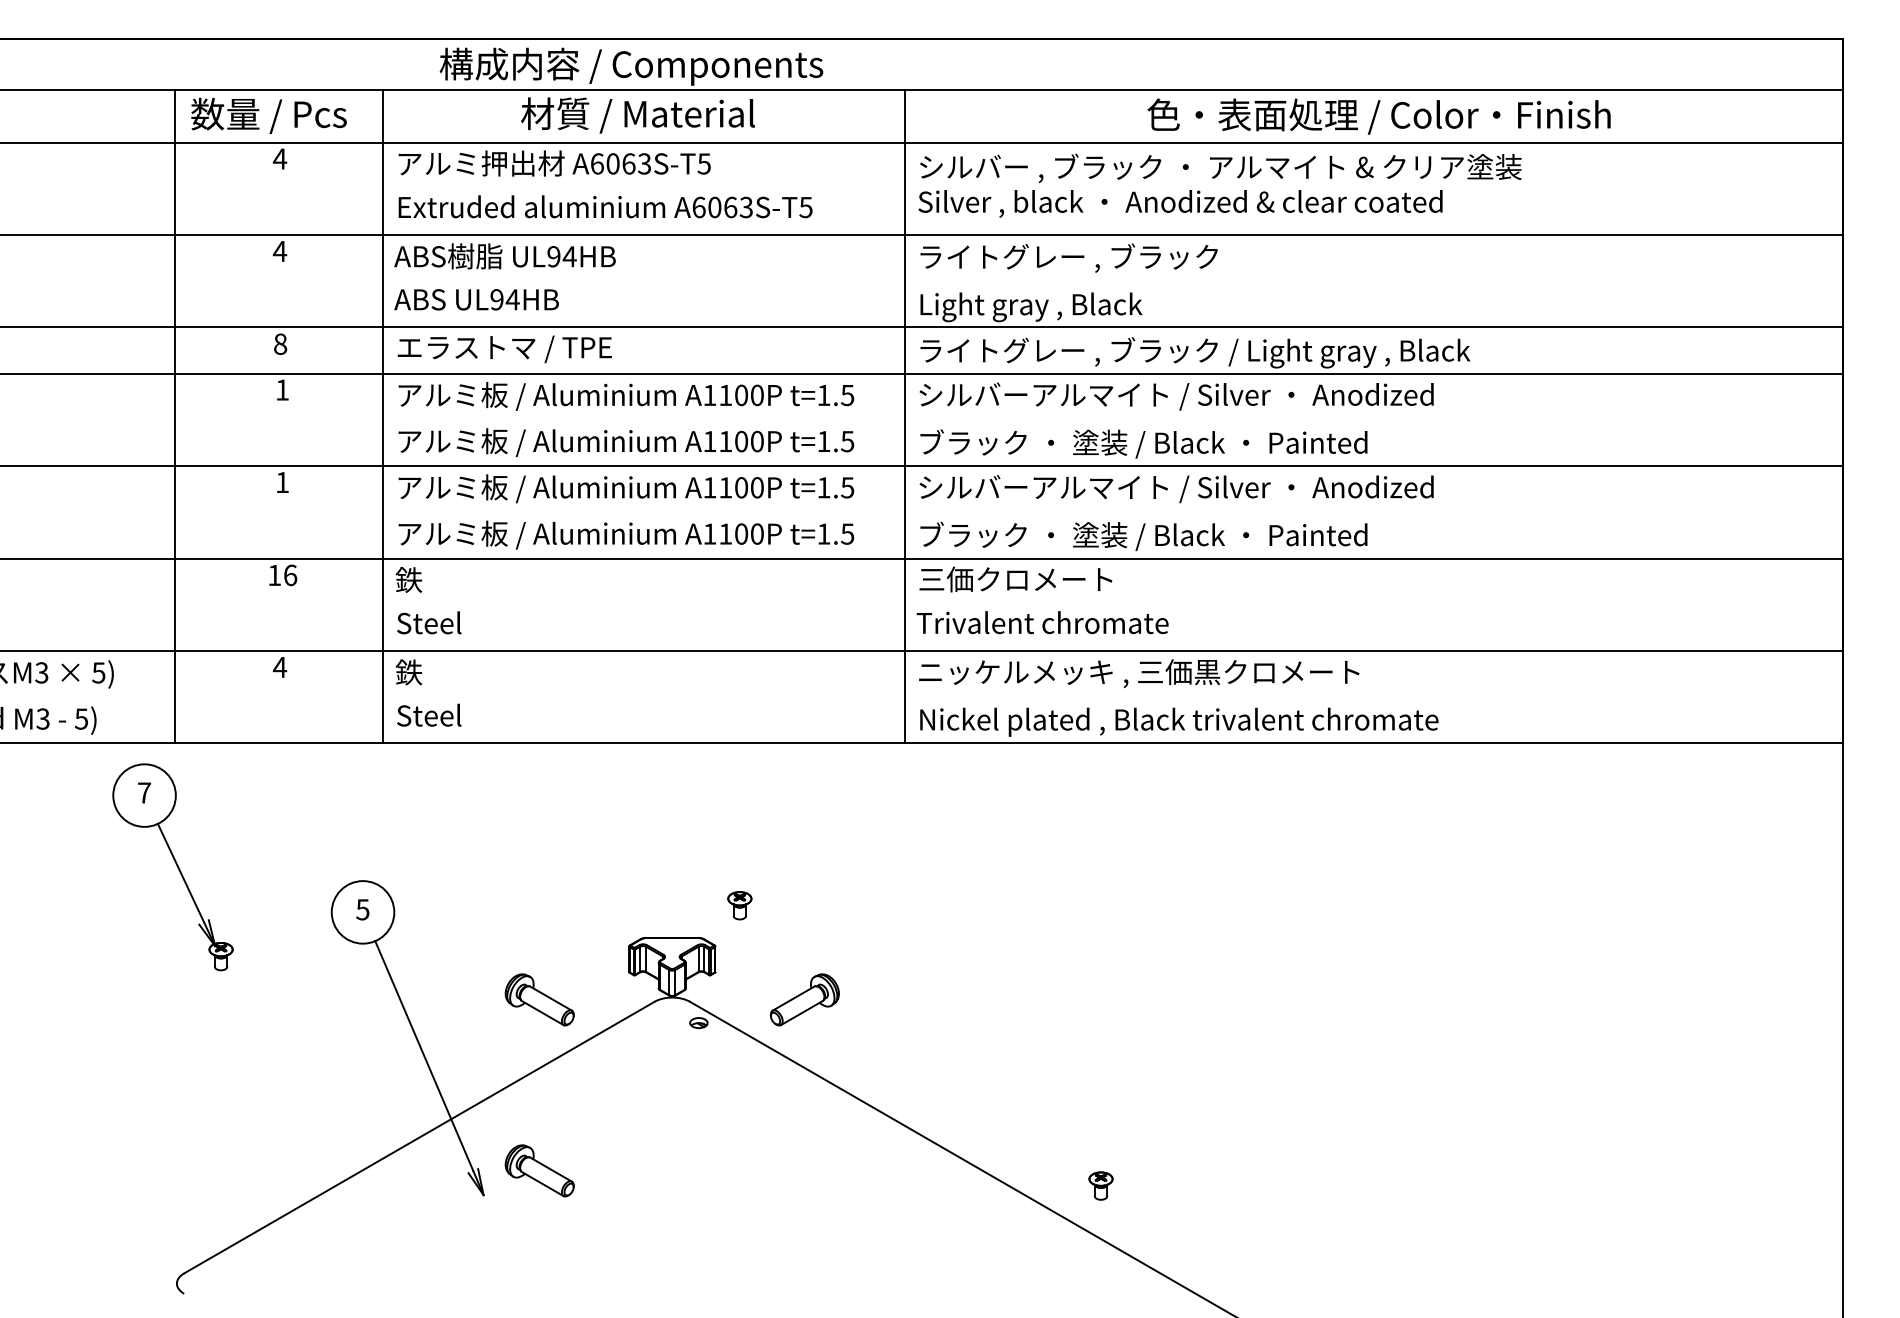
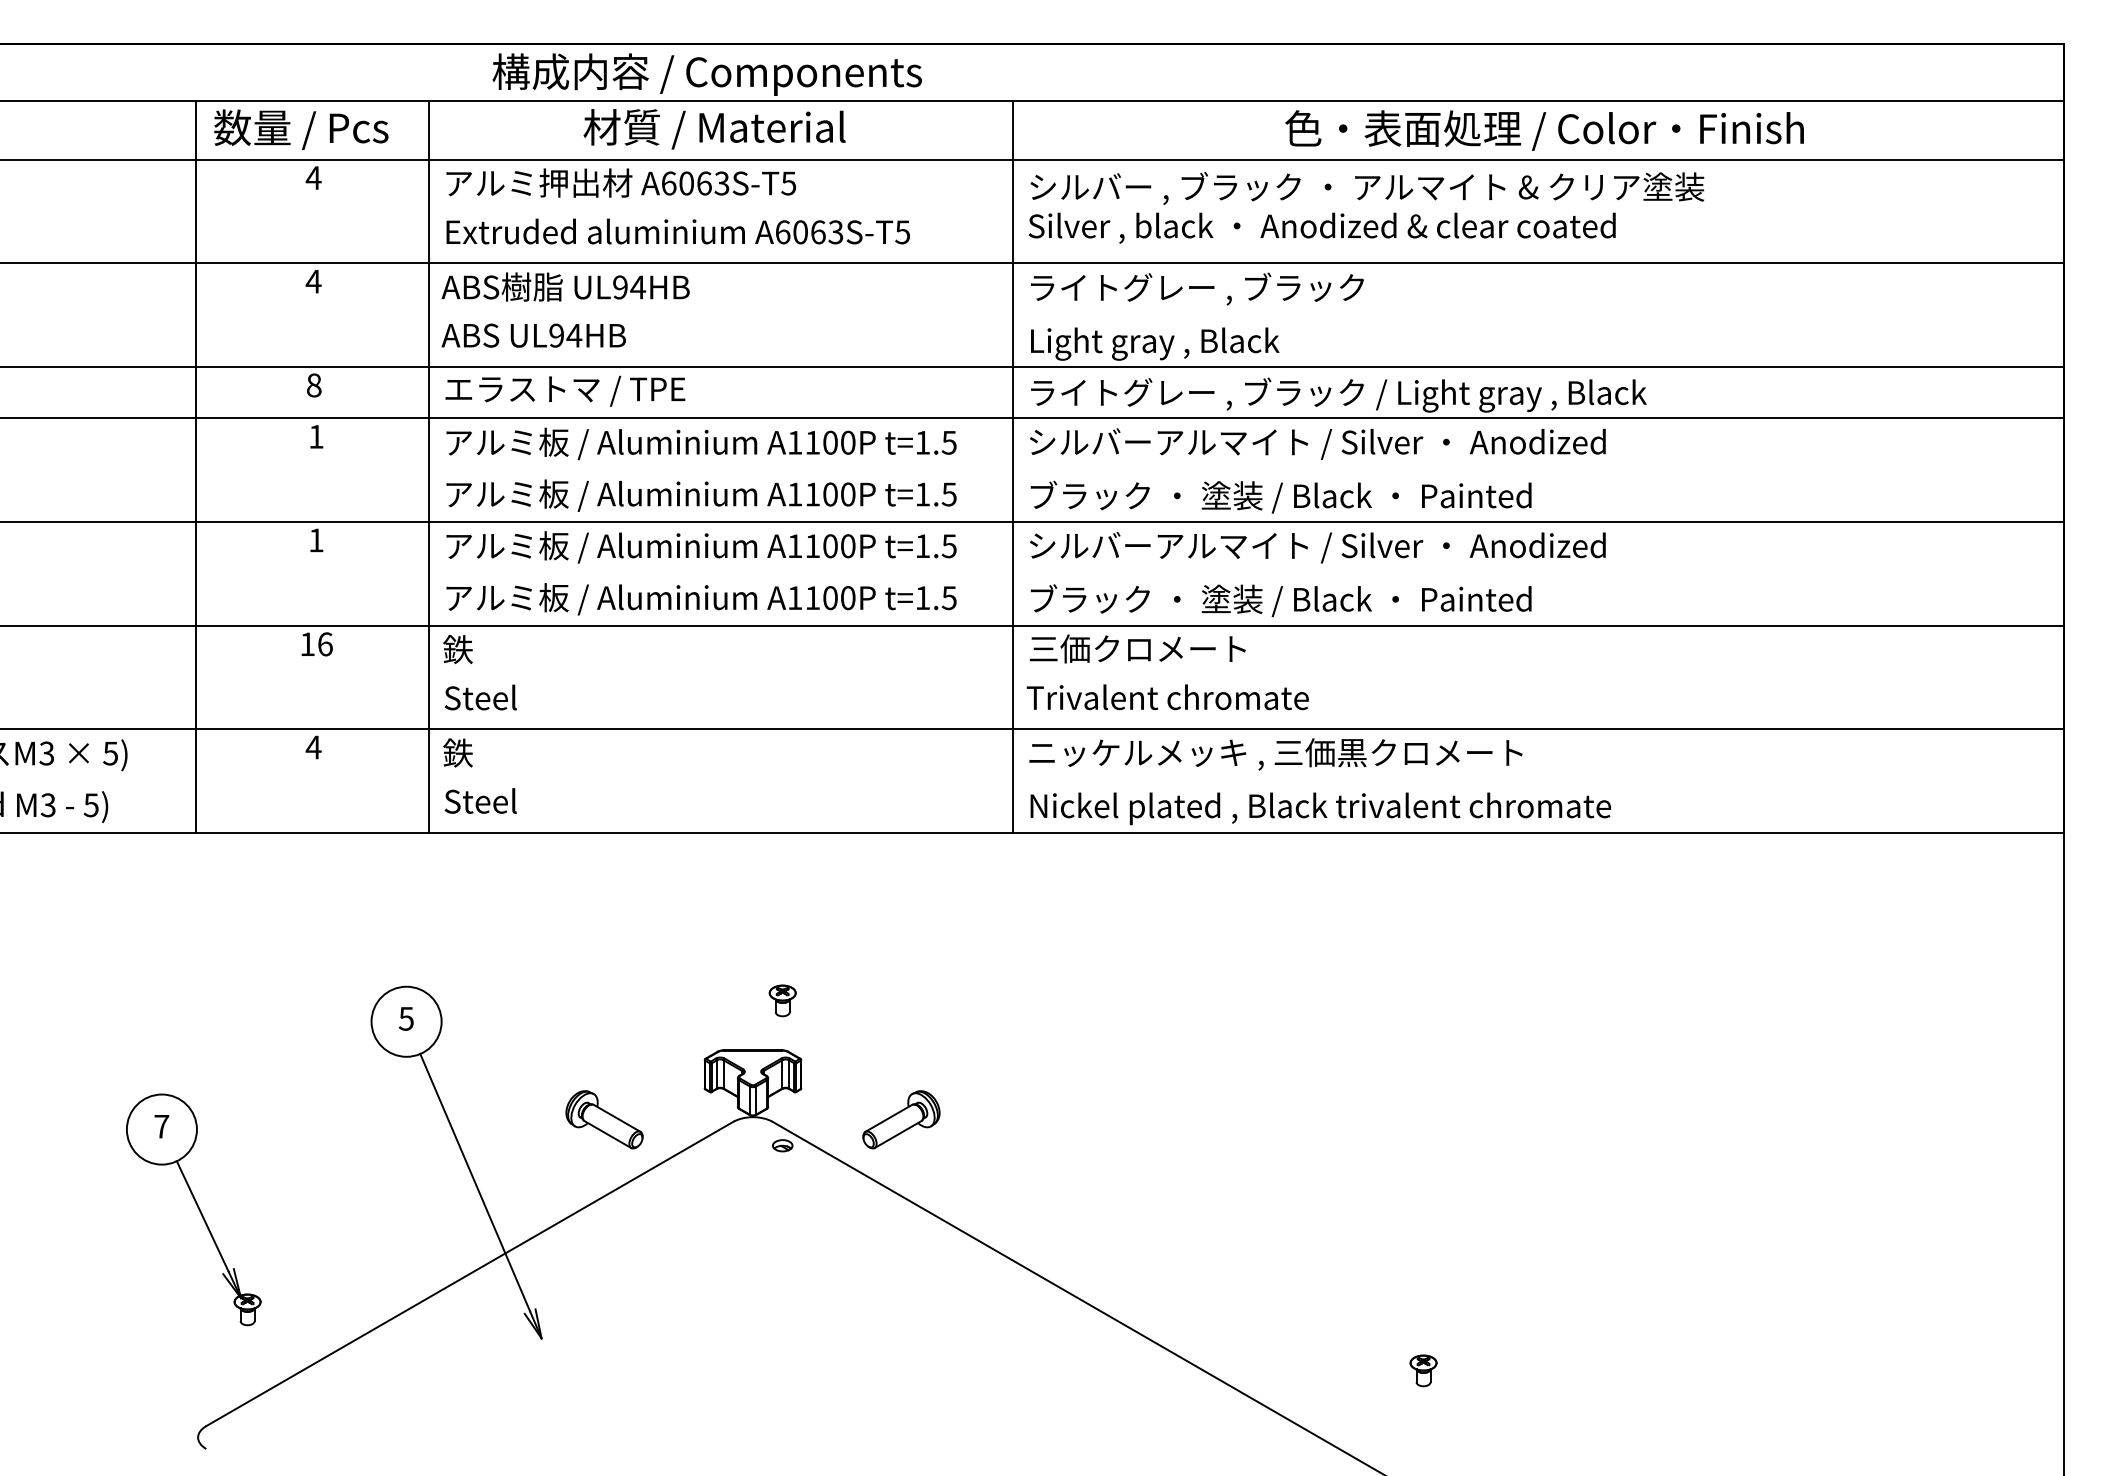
part: (172, 867) -> (193, 1210), moved
part: (739, 905) -> (782, 1000), moved
part: (539, 1170) -> (604, 1310), removed
part: (1100, 1185) -> (1422, 1370), moved

